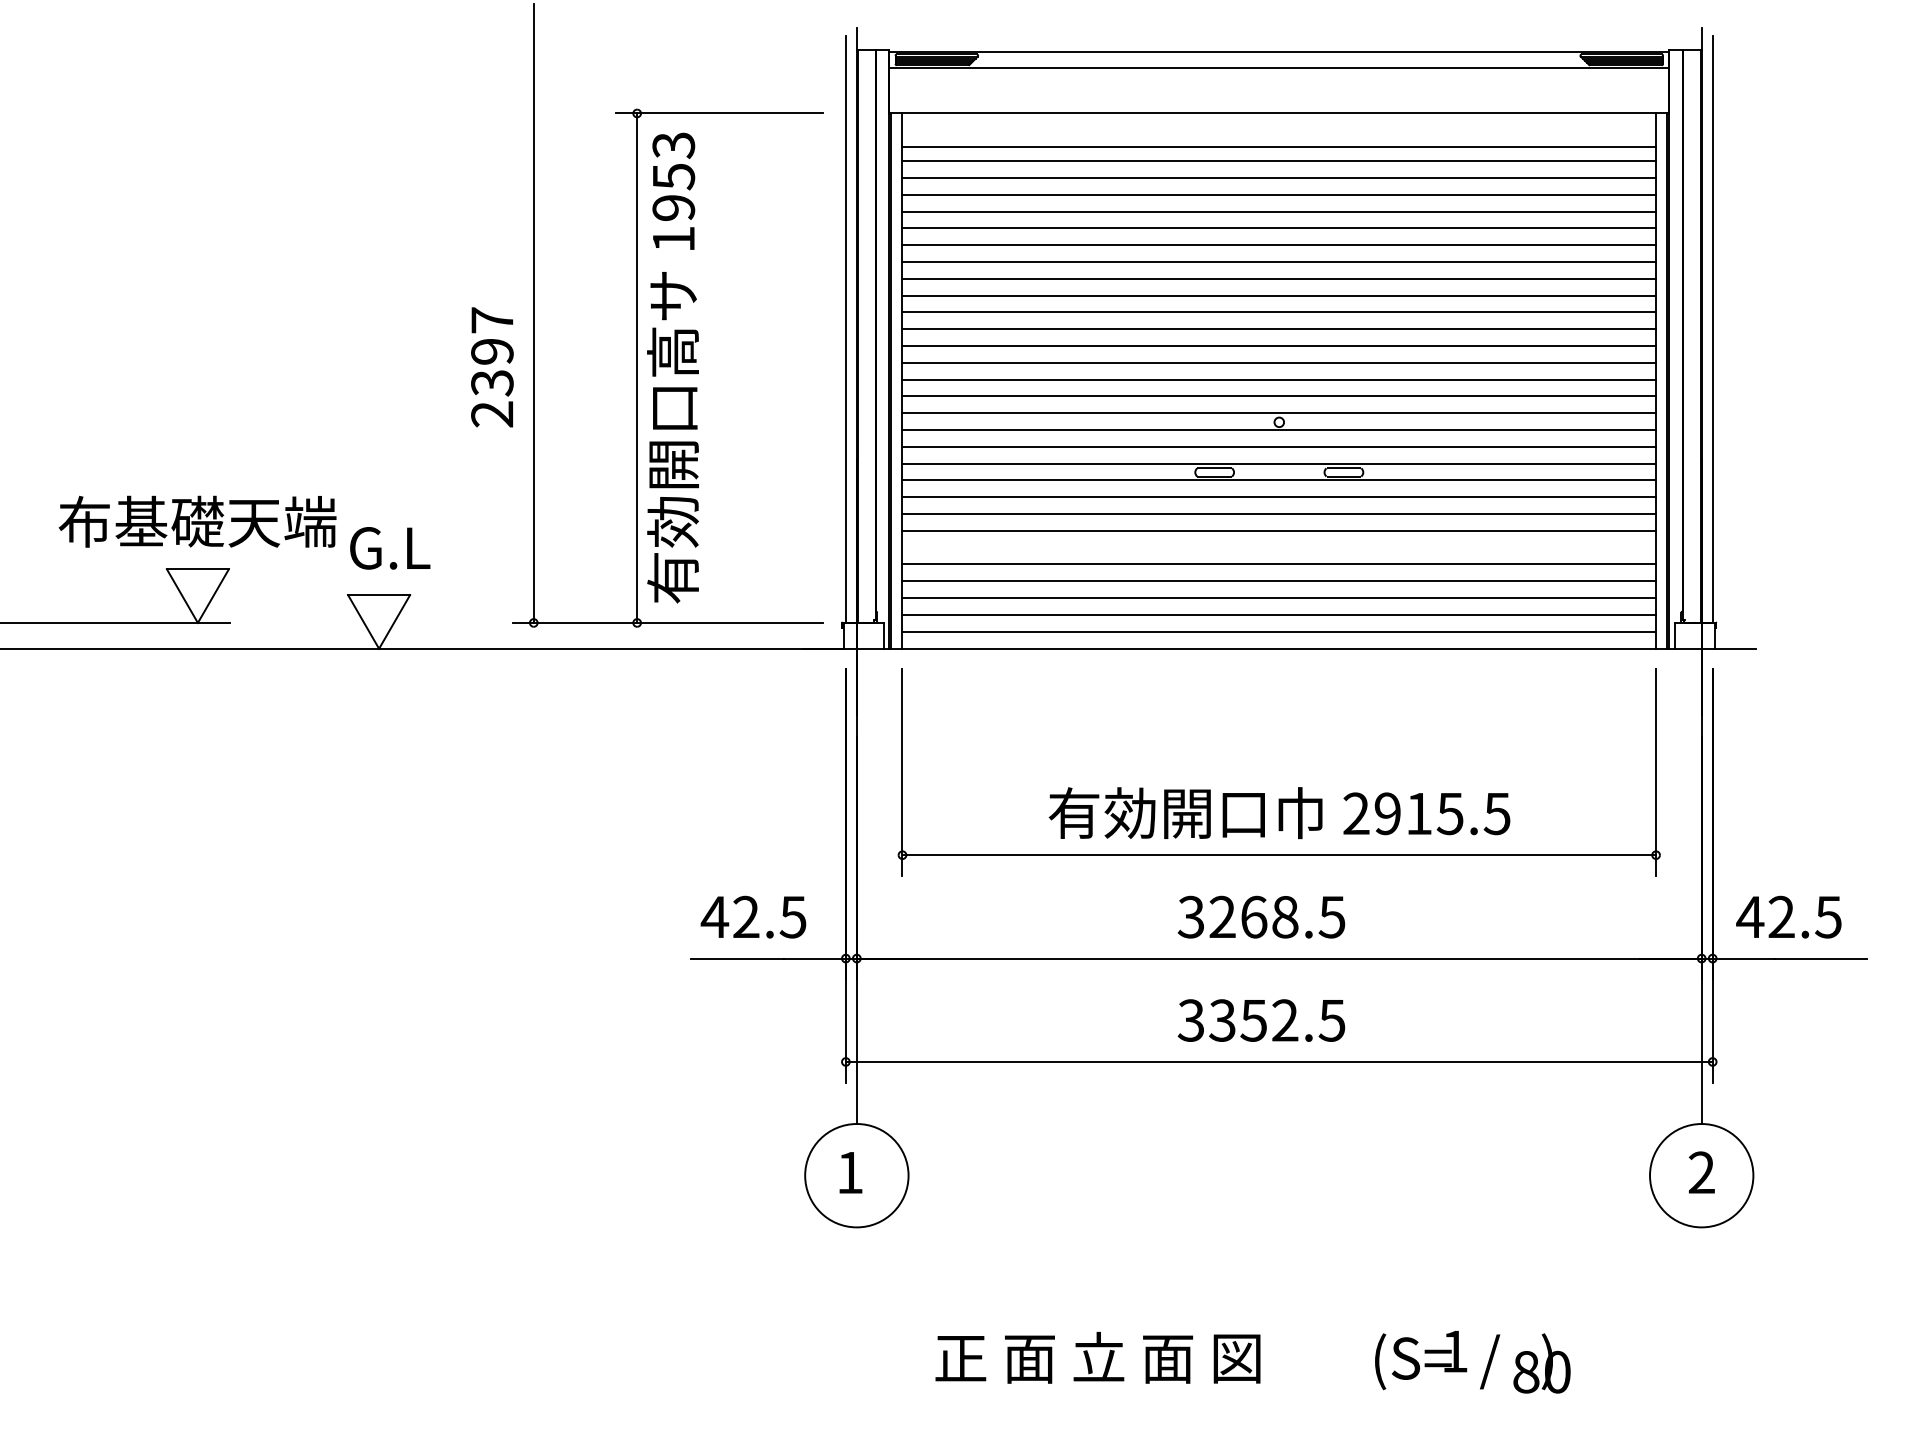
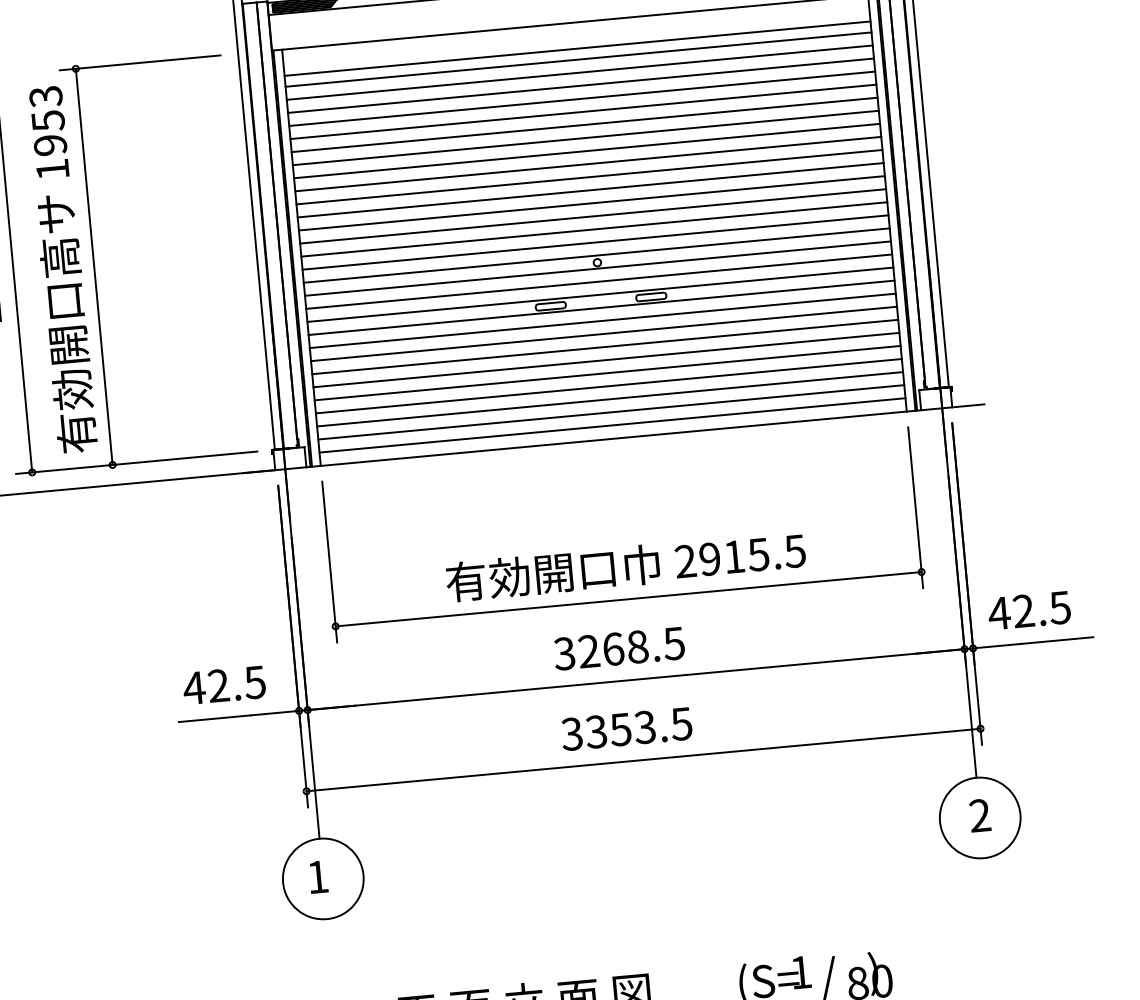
text: (672, 367) -> (61, 269), moved
line: (1279, 547) -> (606, 359), added
text: (1284, 1020) -> (644, 727), 3352.5 -> 3353.5

